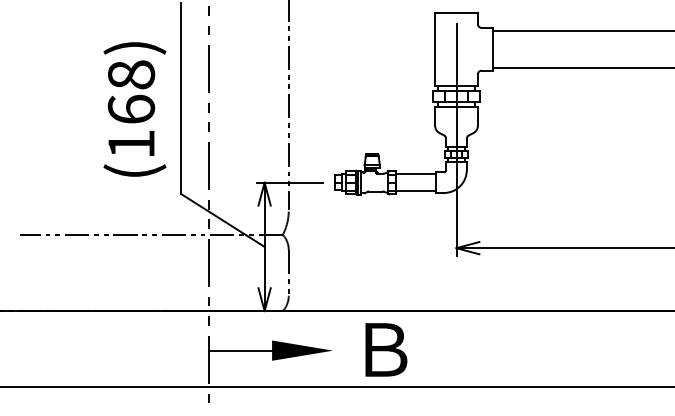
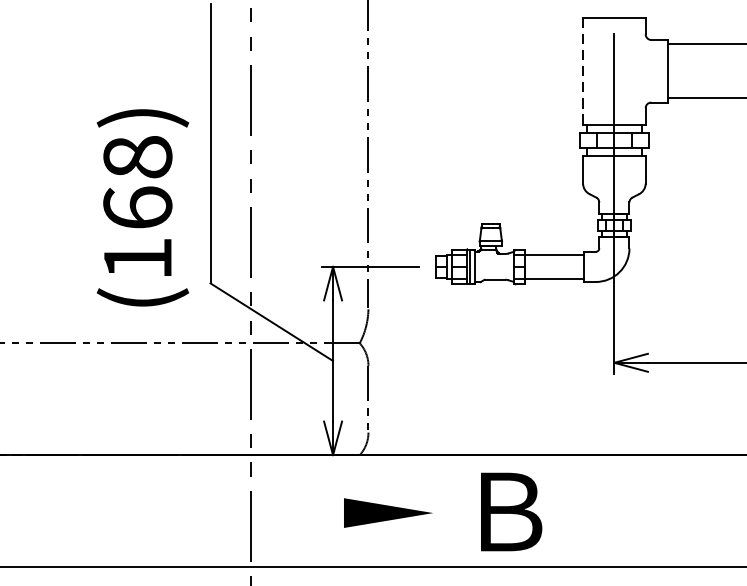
line: (435, 49) -> (583, 71), solid -> dashed
text: (134, 109) -> (142, 207), moved
line: (240, 350) -> (297, 512), removed

